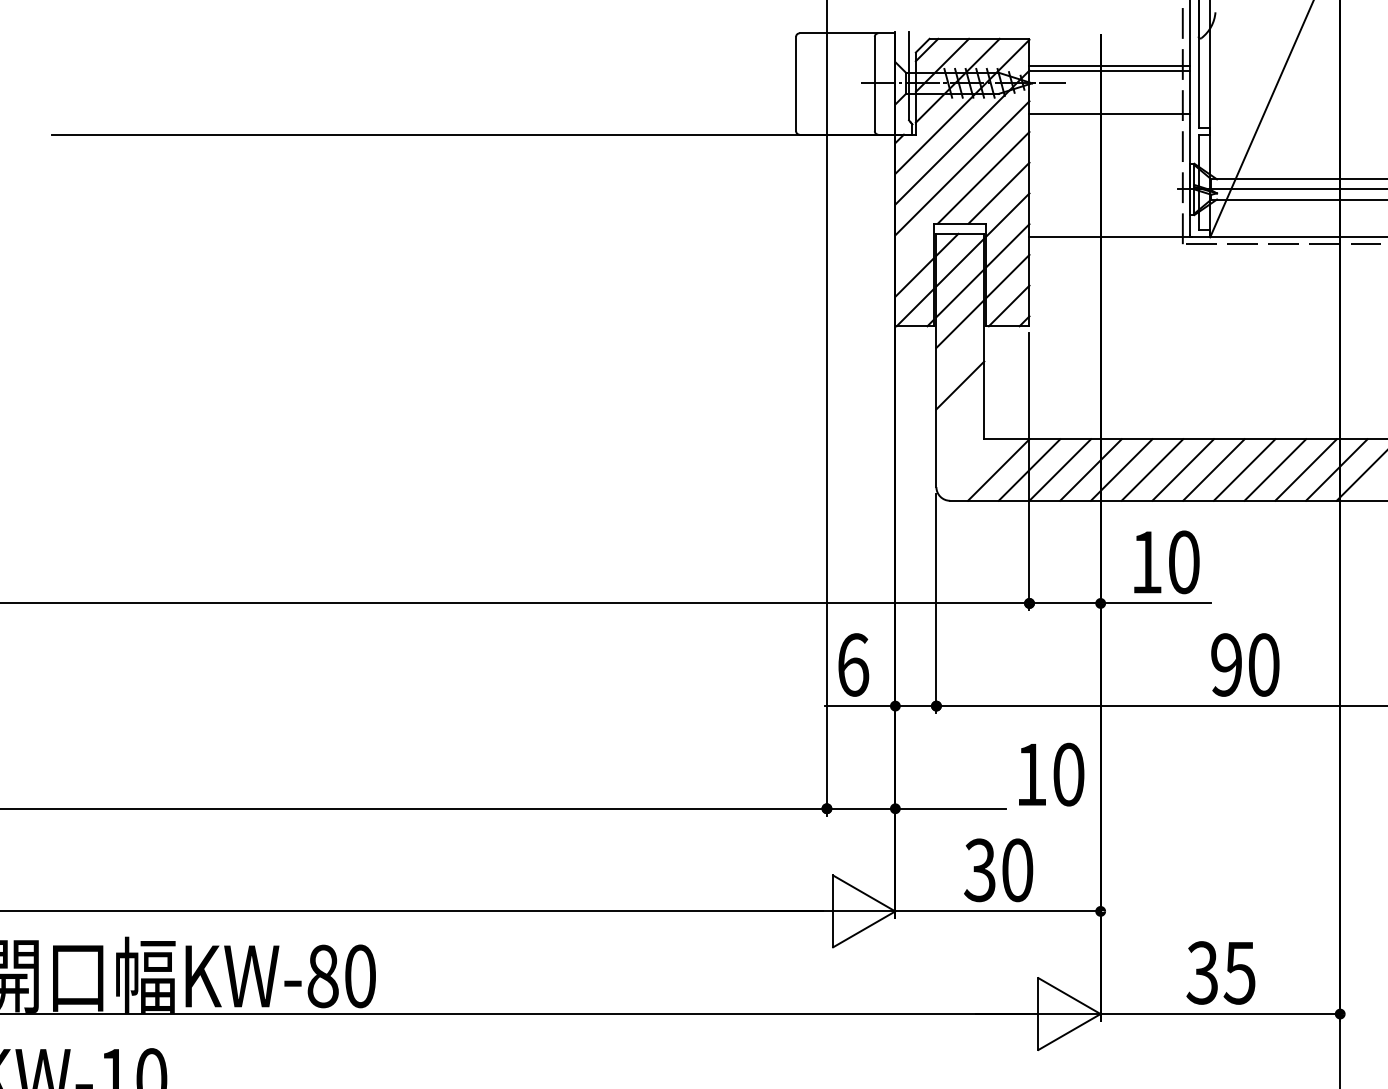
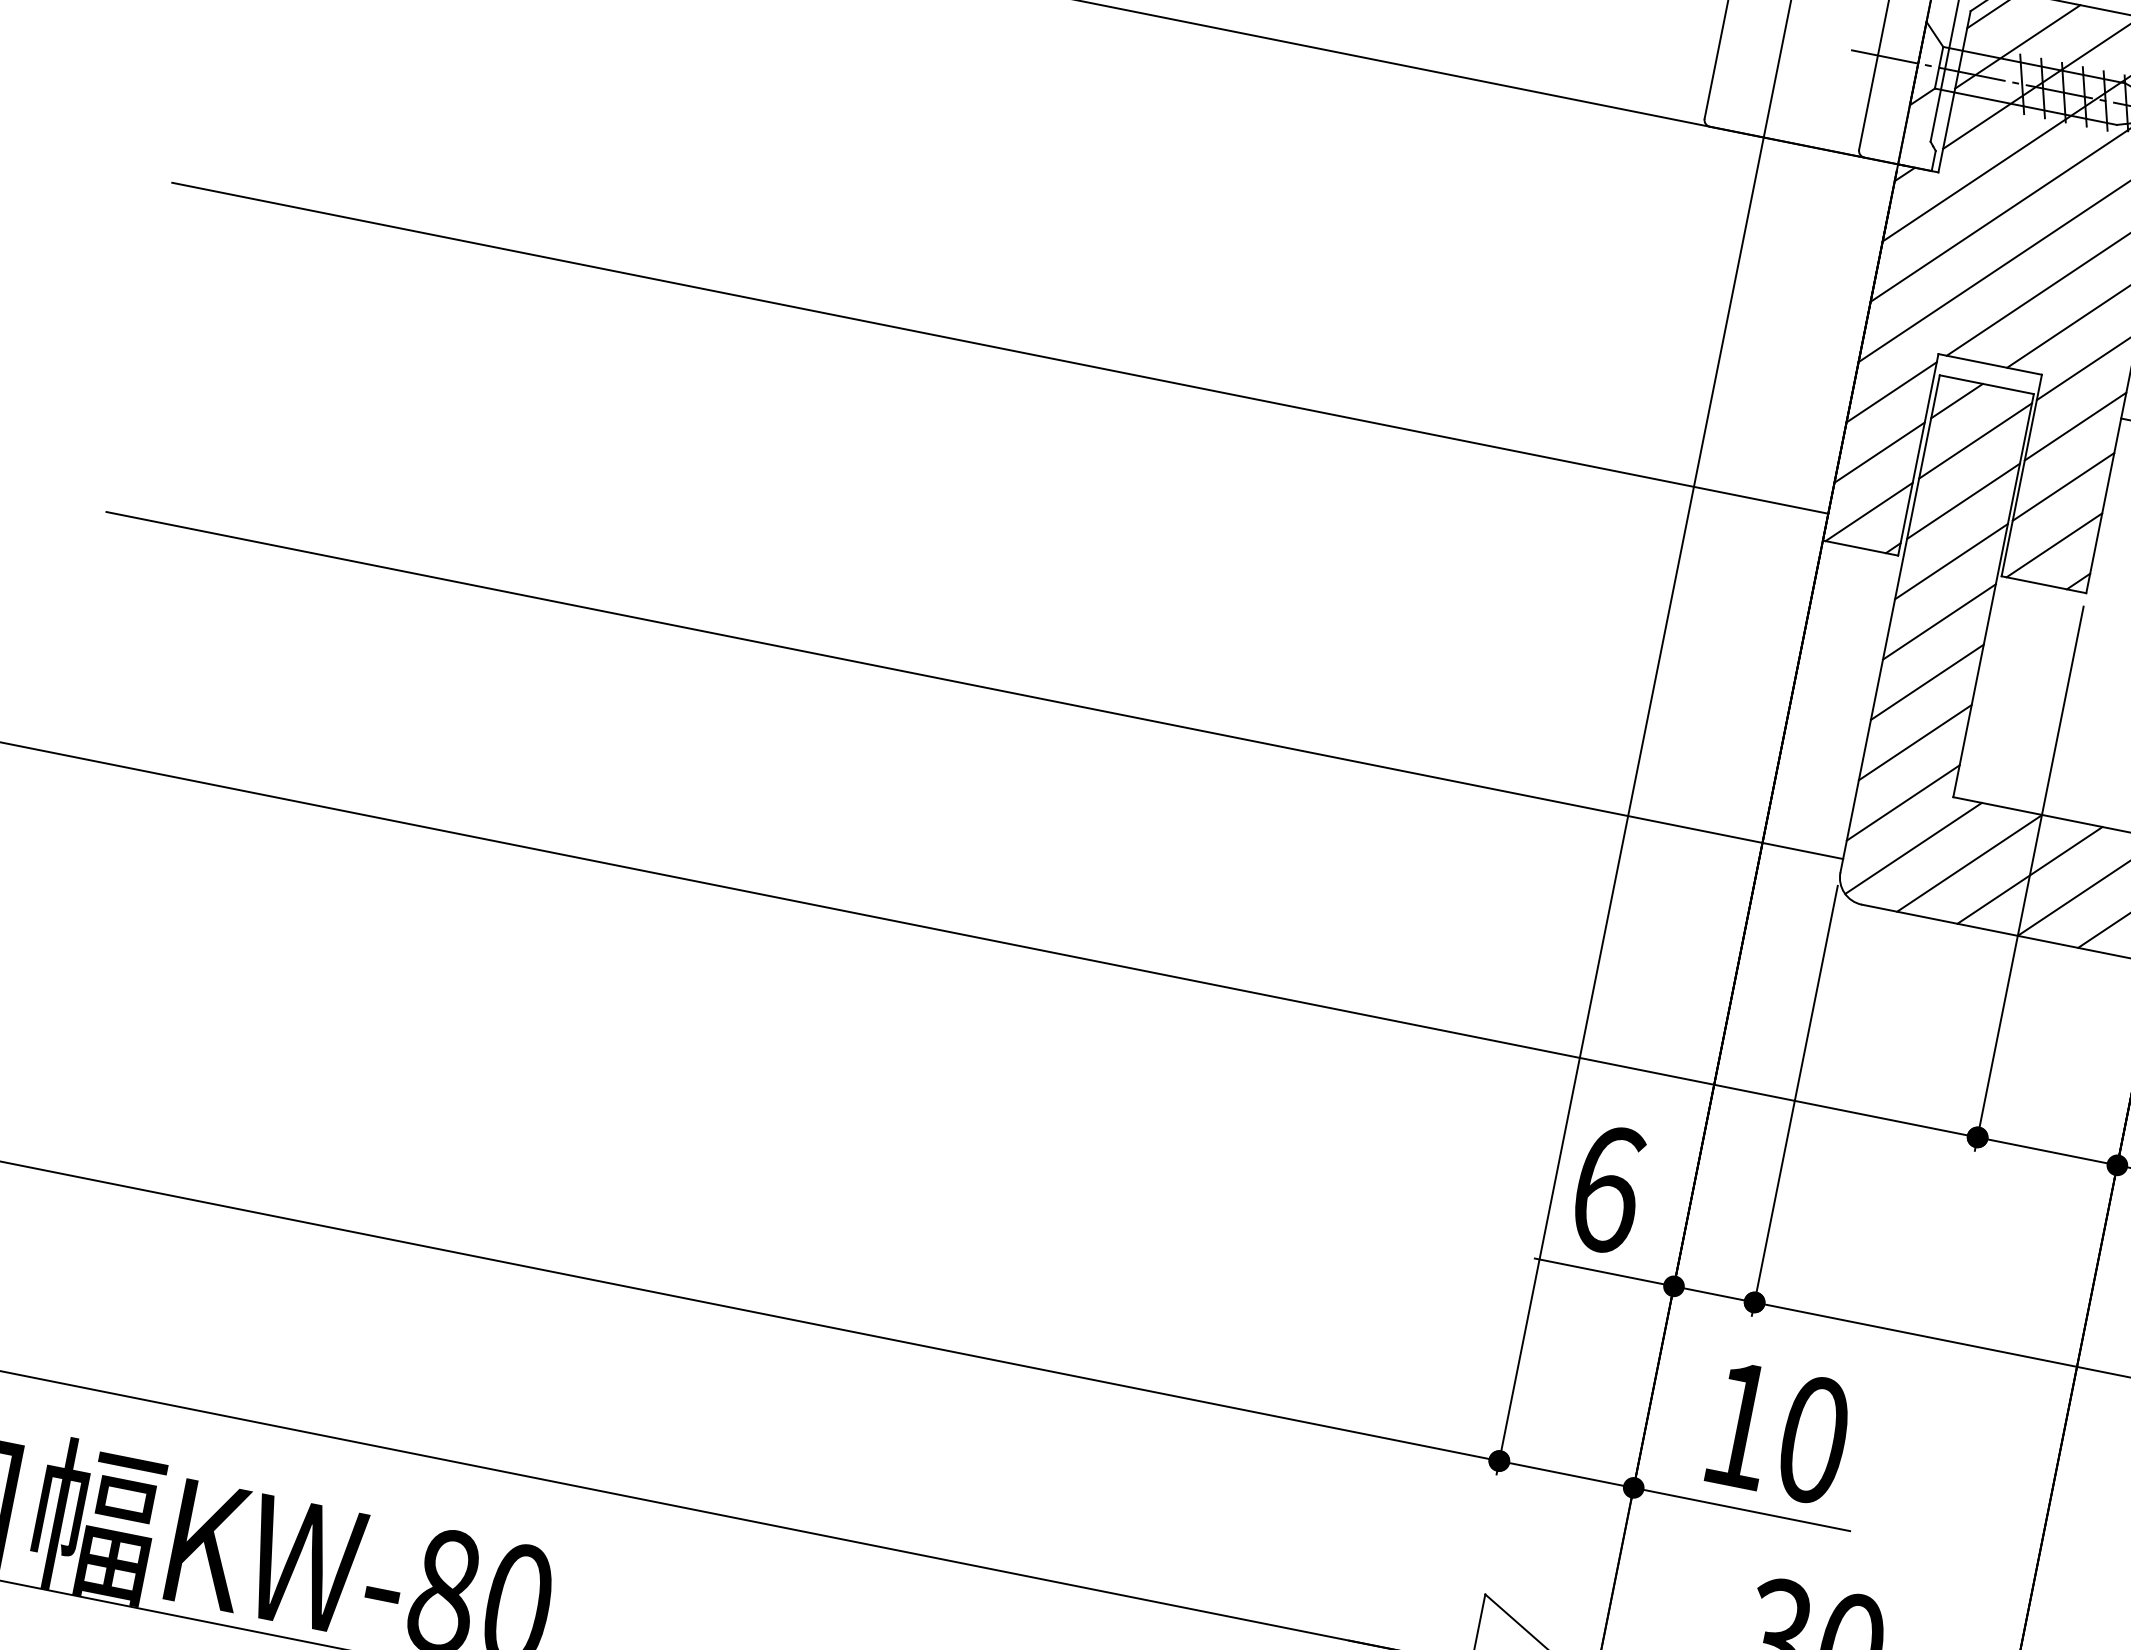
line: (914, 246) -> (1891, 391), added
line: (473, 312) -> (1000, 348), added
line: (960, 354) -> (1939, 621), added
line: (960, 416) -> (1915, 743), added
line: (960, 446) -> (1903, 802), added
line: (969, 468) -> (1912, 848), added
line: (493, 480) -> (973, 685), added
text: (1051, 774) -> (1779, 1432), moved

